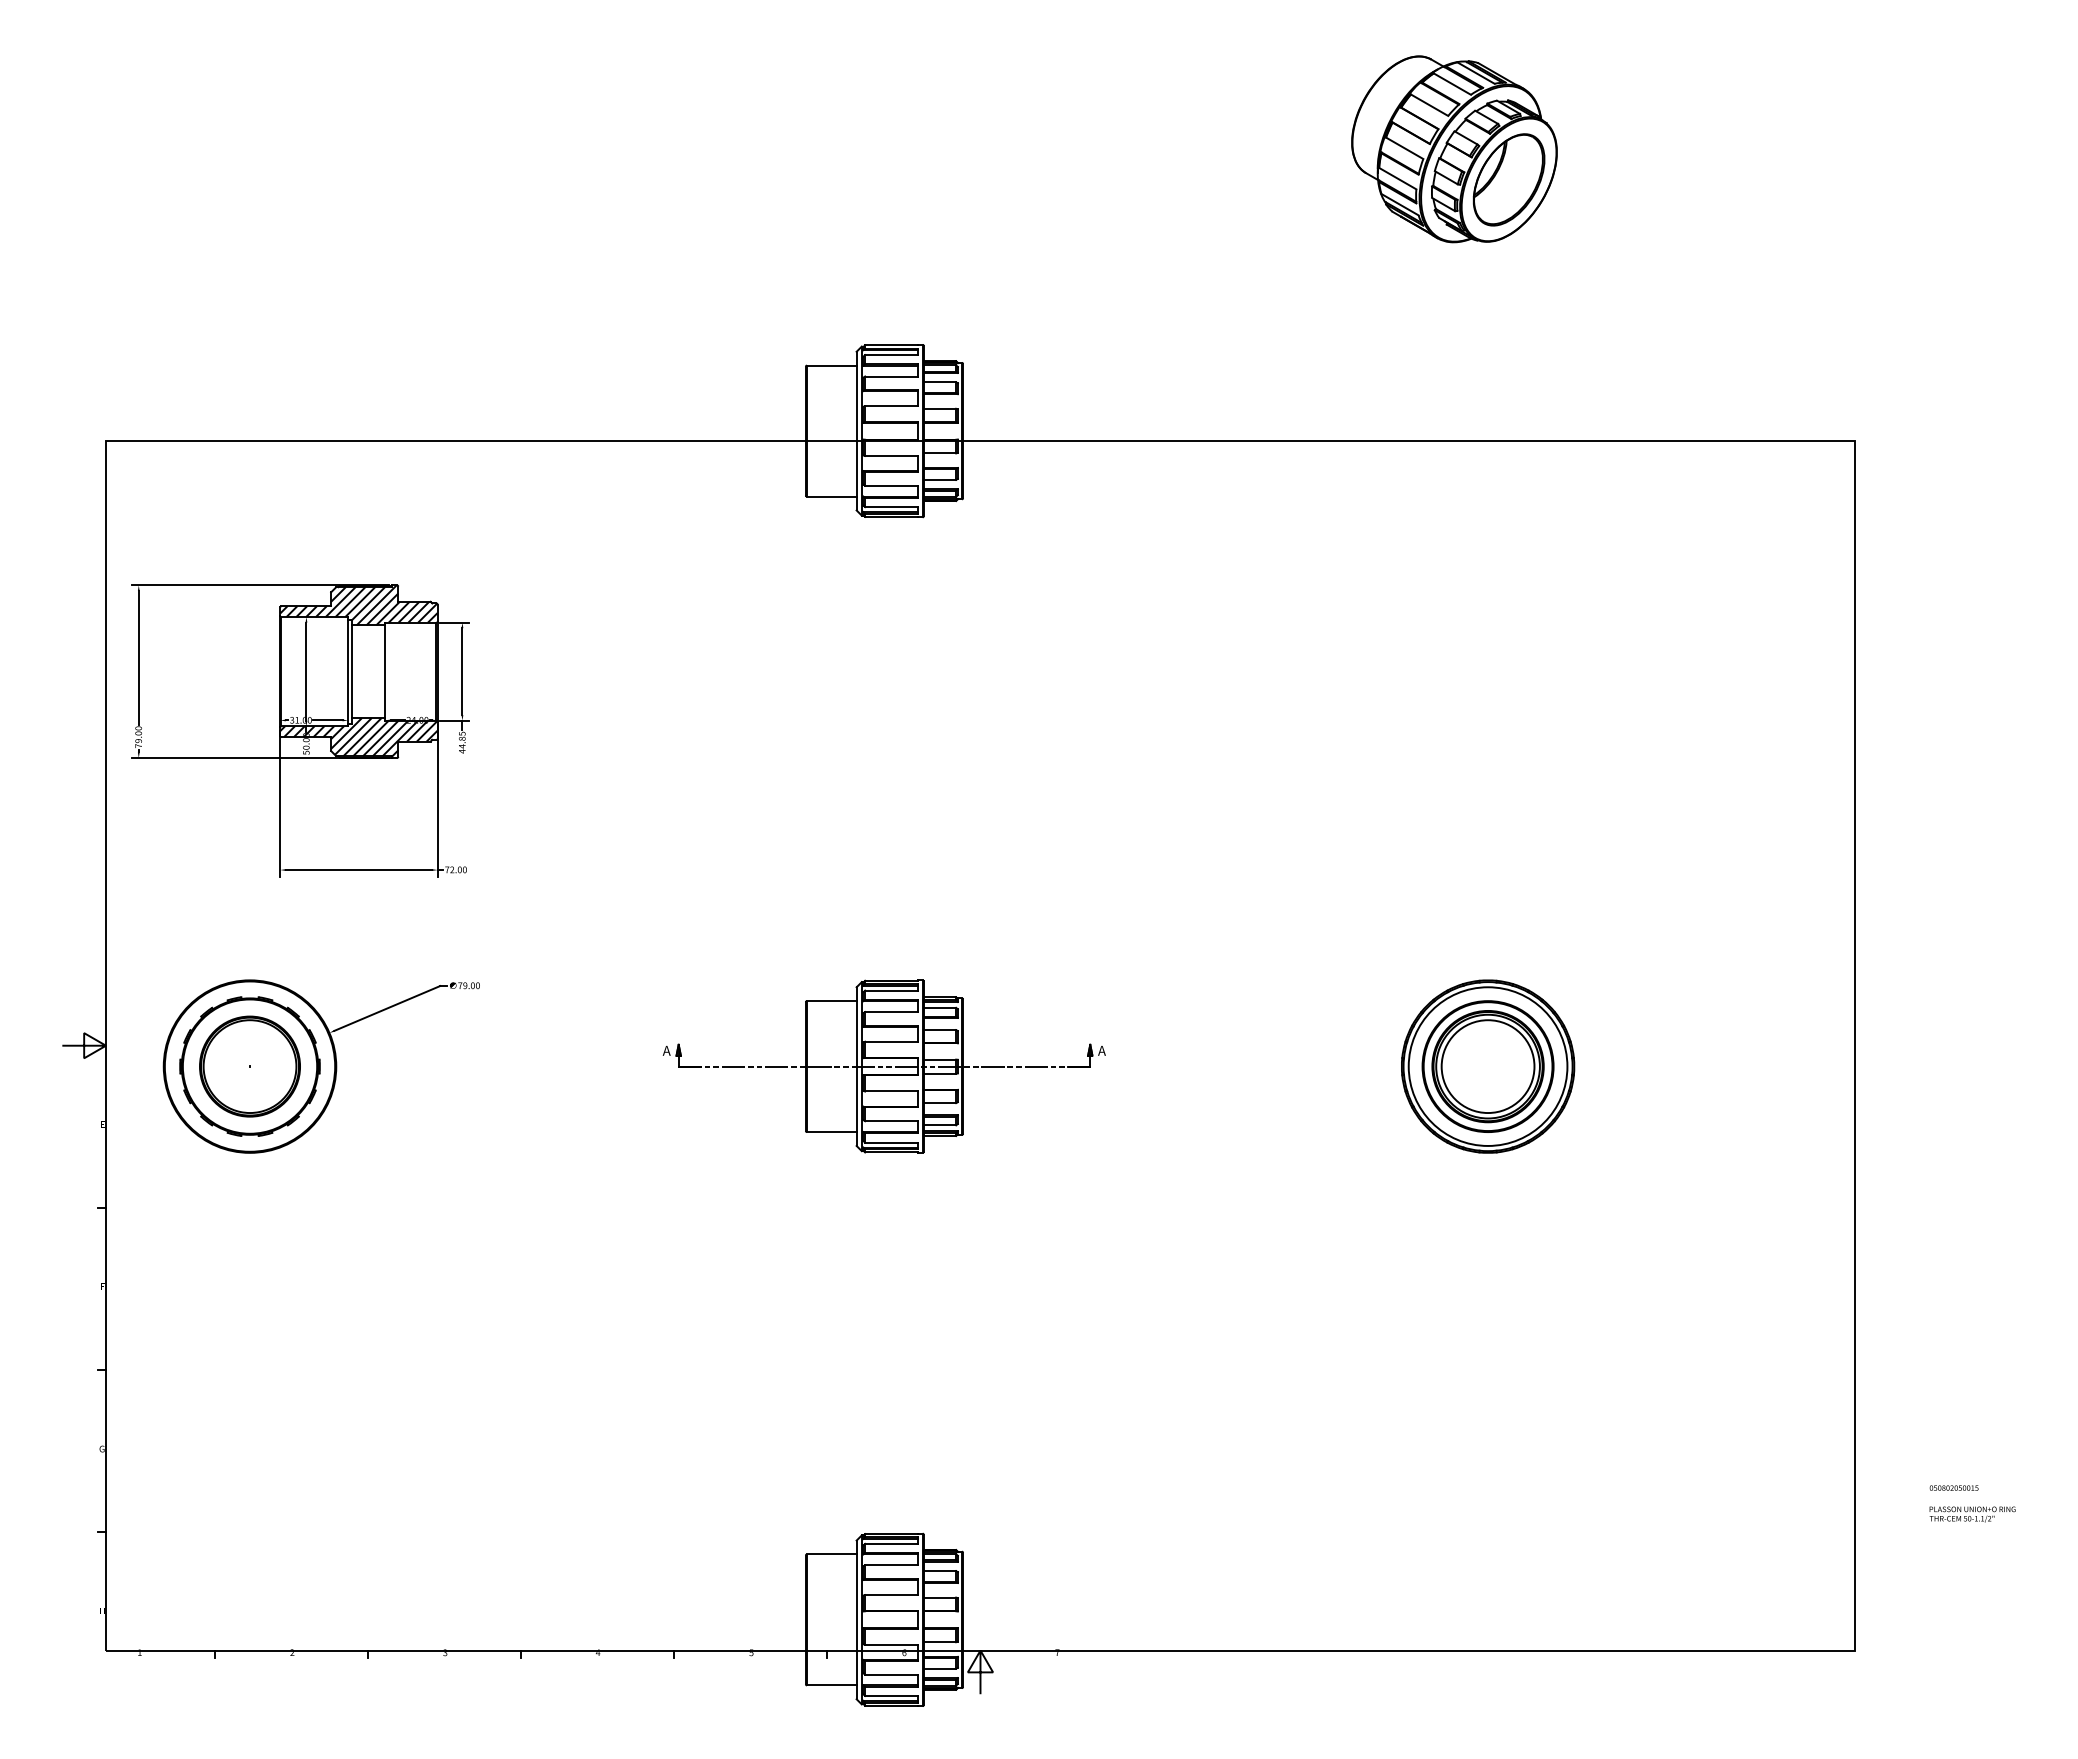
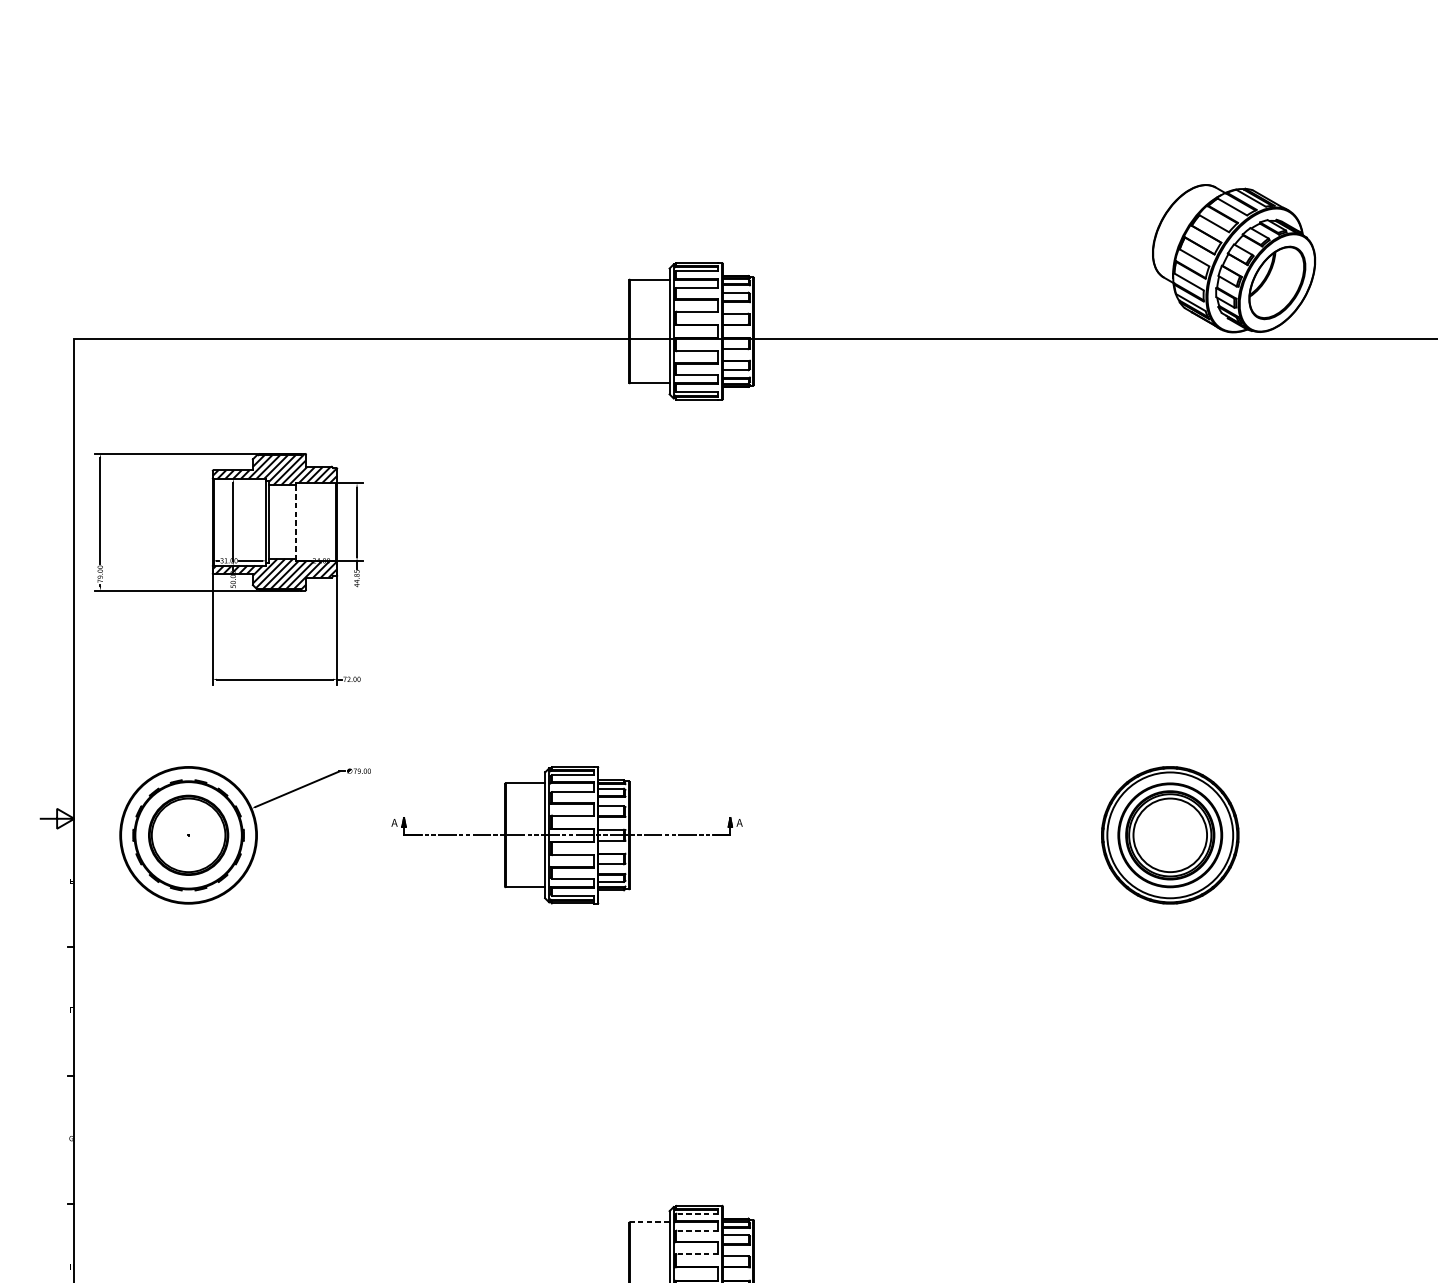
part: (1454, 149) -> (1234, 258), moved
line: (385, 672) -> (296, 522), solid -> dashed
part: (883, 1066) -> (566, 835), moved
line: (890, 1543) -> (696, 1213), solid -> dashed
line: (831, 1554) -> (649, 1222), solid -> dashed
line: (890, 1565) -> (696, 1230), solid -> dashed
line: (890, 1595) -> (696, 1254), solid -> dashed

